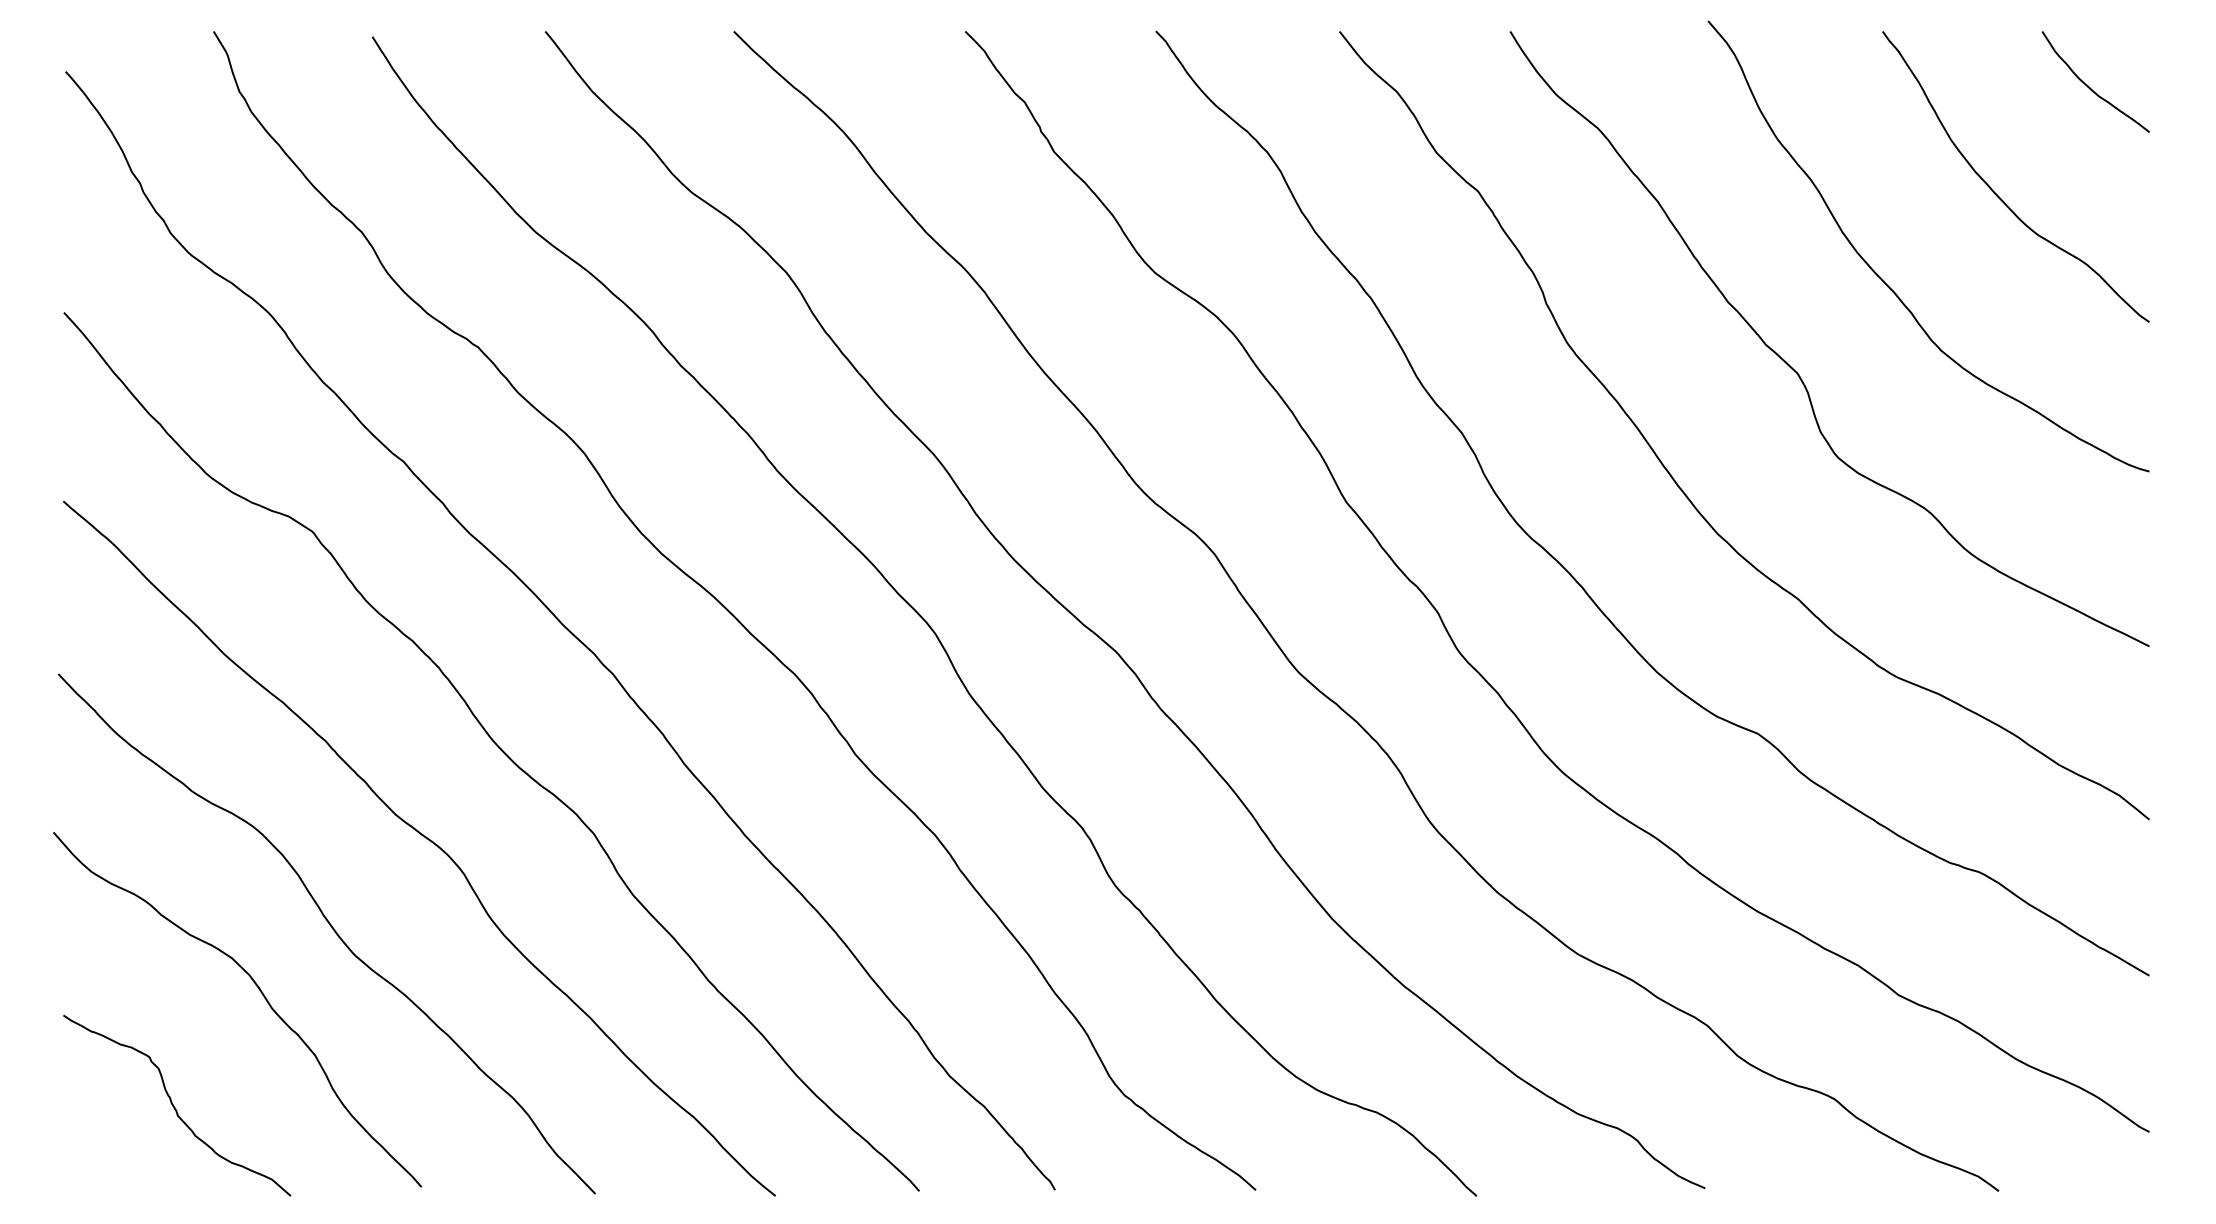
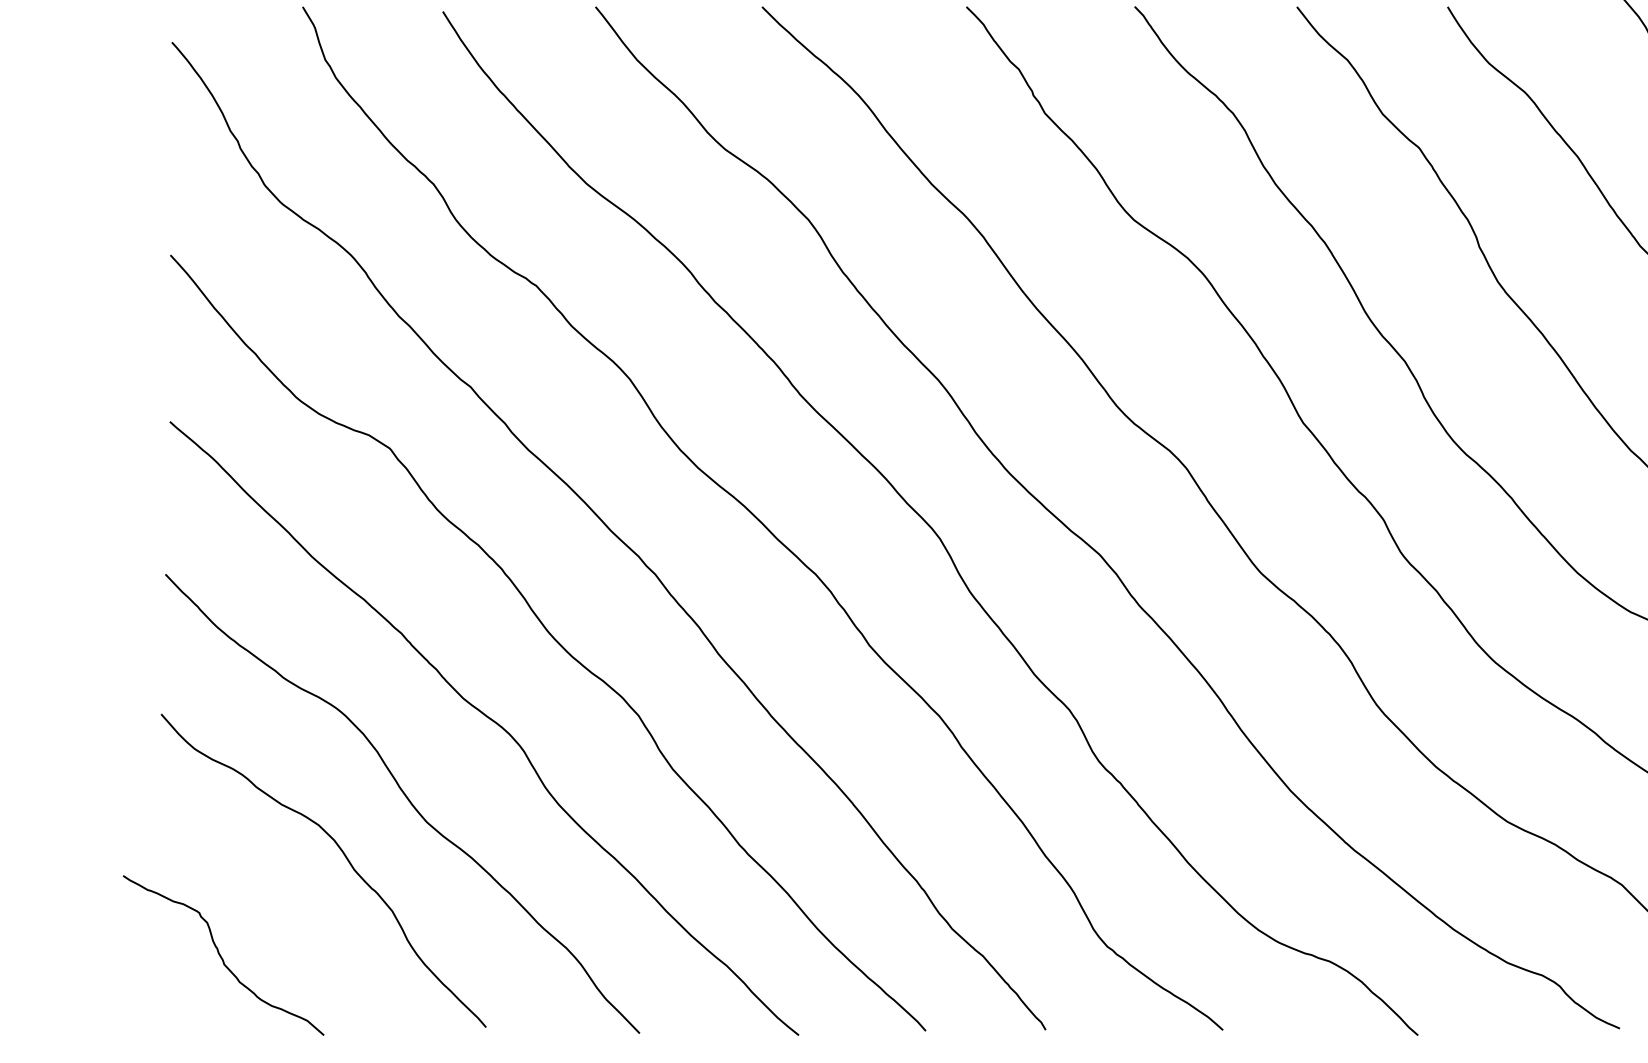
curve: (175, 1107) -> (222, 957), moved

